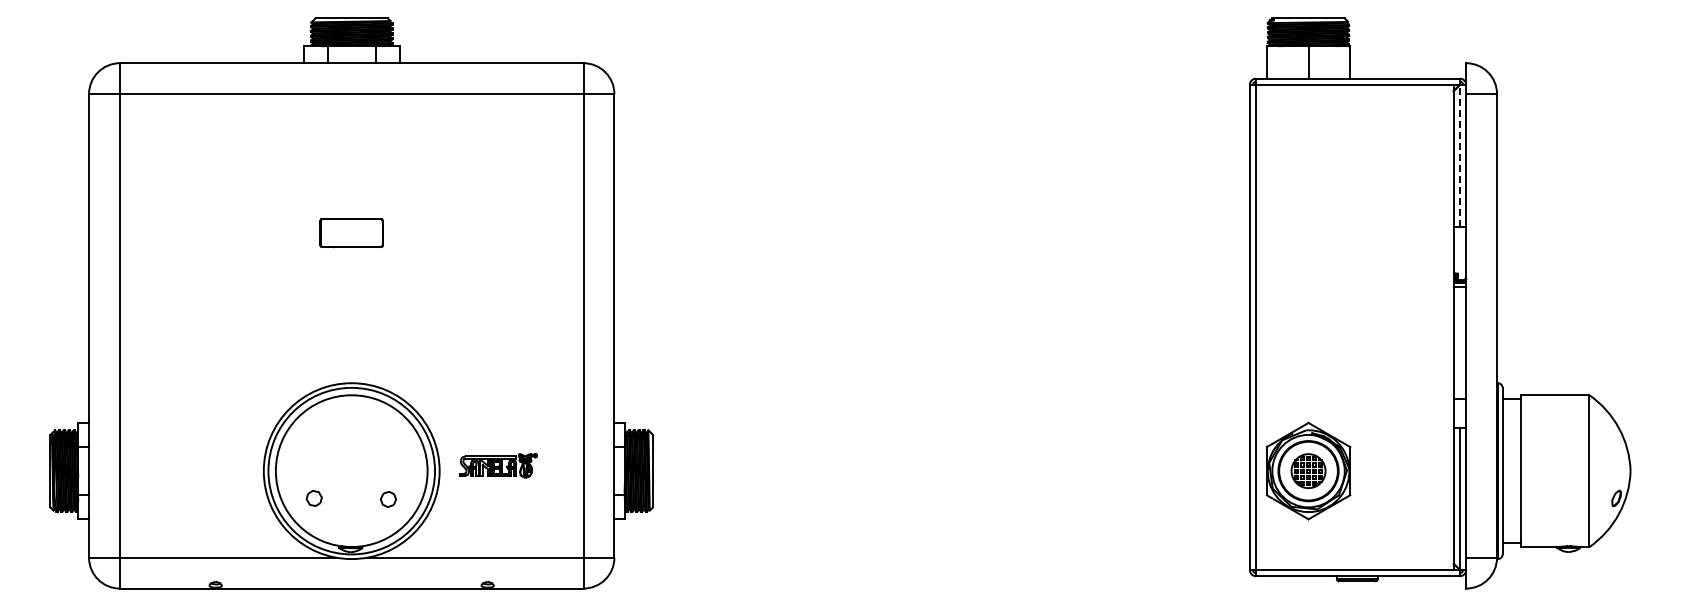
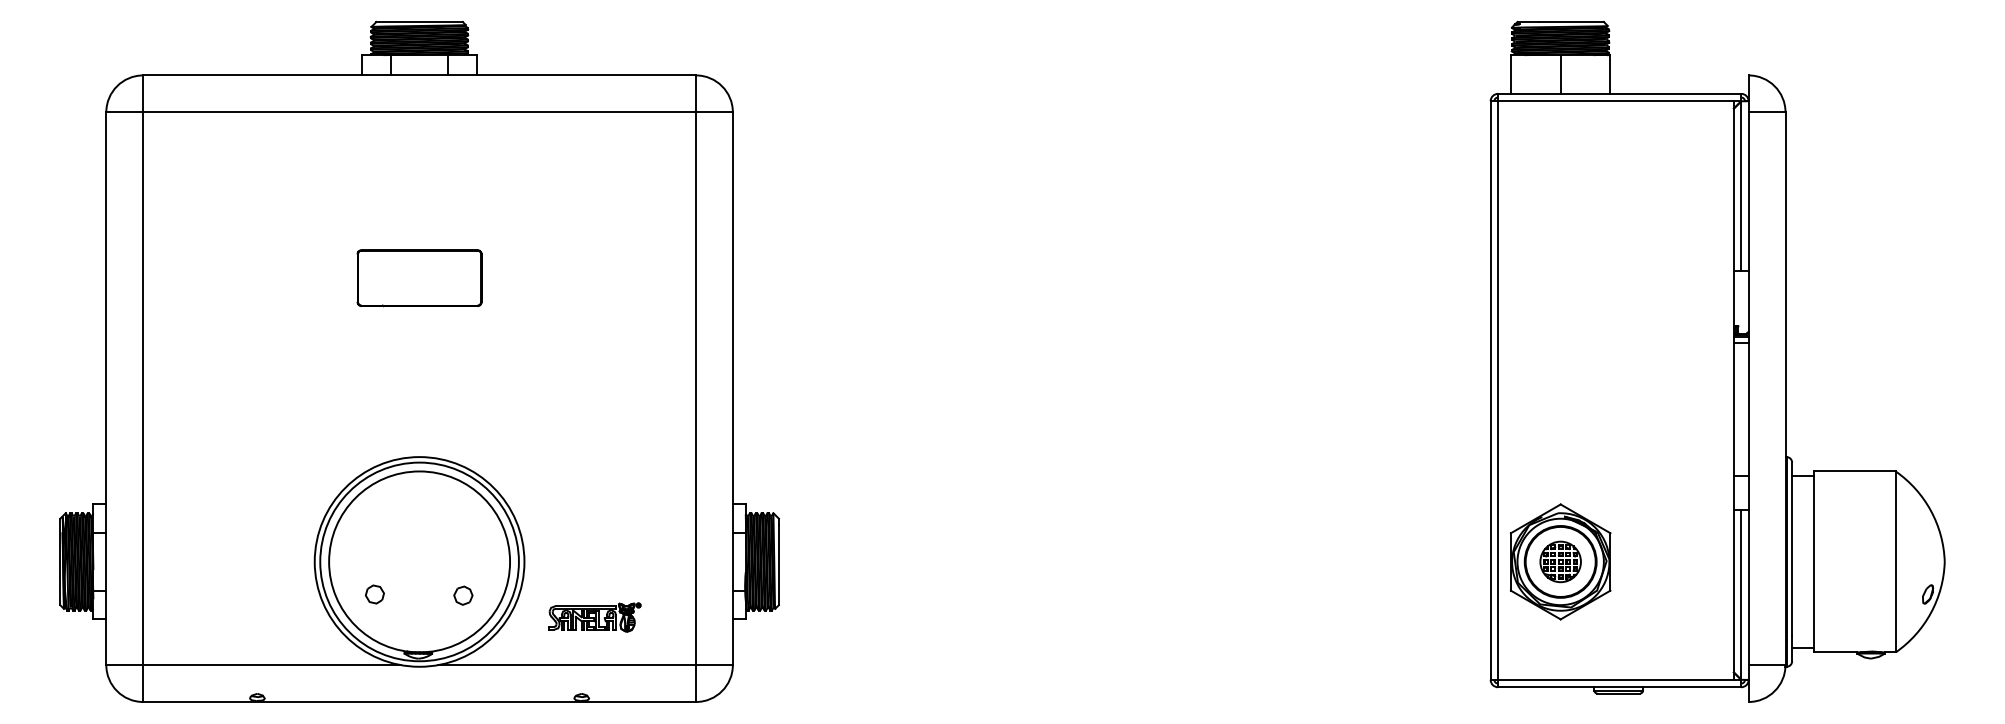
line: (1459, 155) -> (1740, 185), dashed -> solid
part: (351, 232) -> (419, 277), size x1.67
part: (498, 465) -> (594, 617), moved

